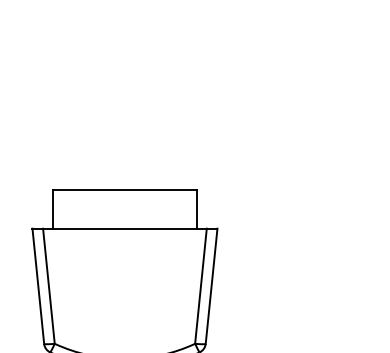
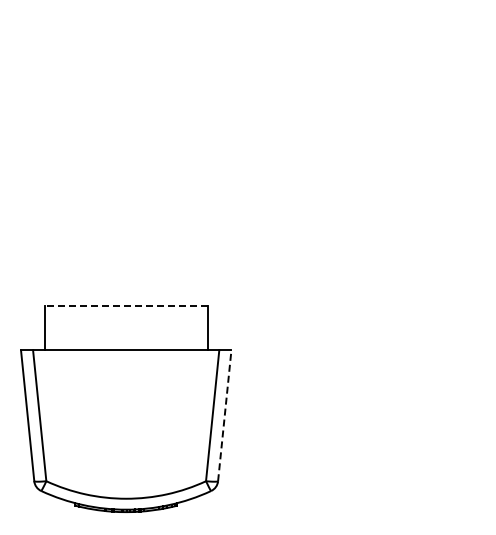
line: (125, 189) -> (126, 305), solid -> dashed
line: (211, 286) -> (224, 415), solid -> dashed

